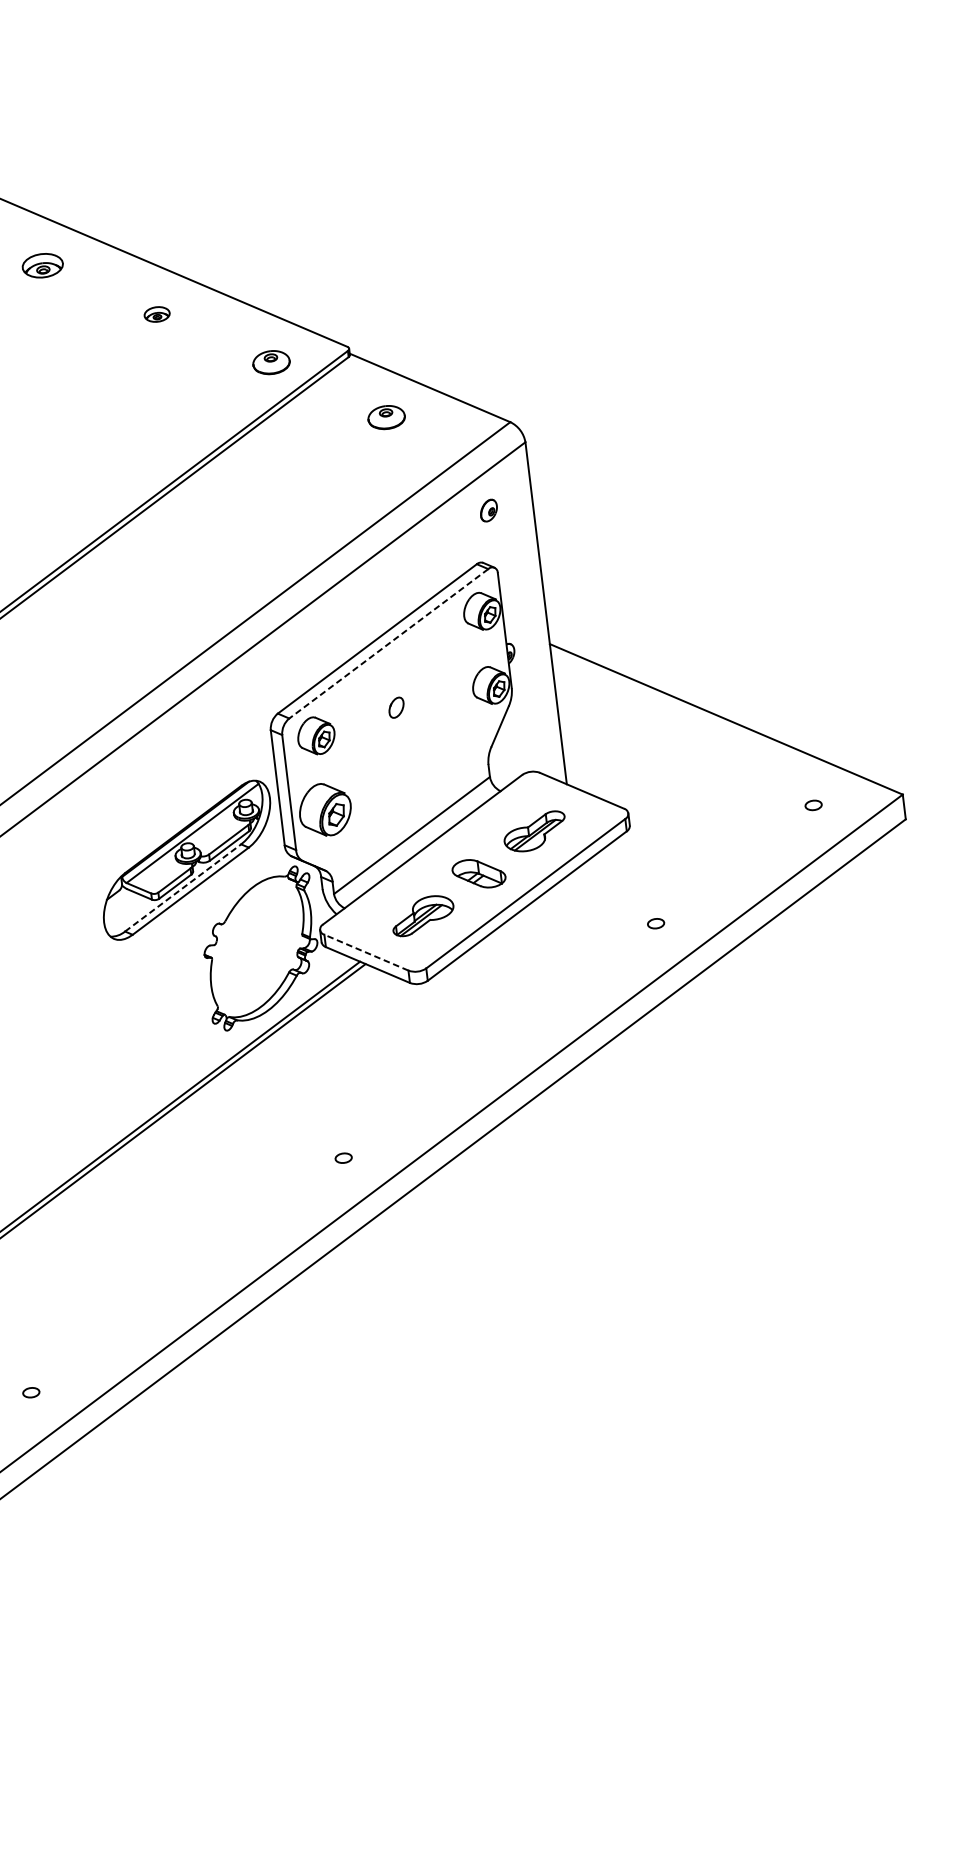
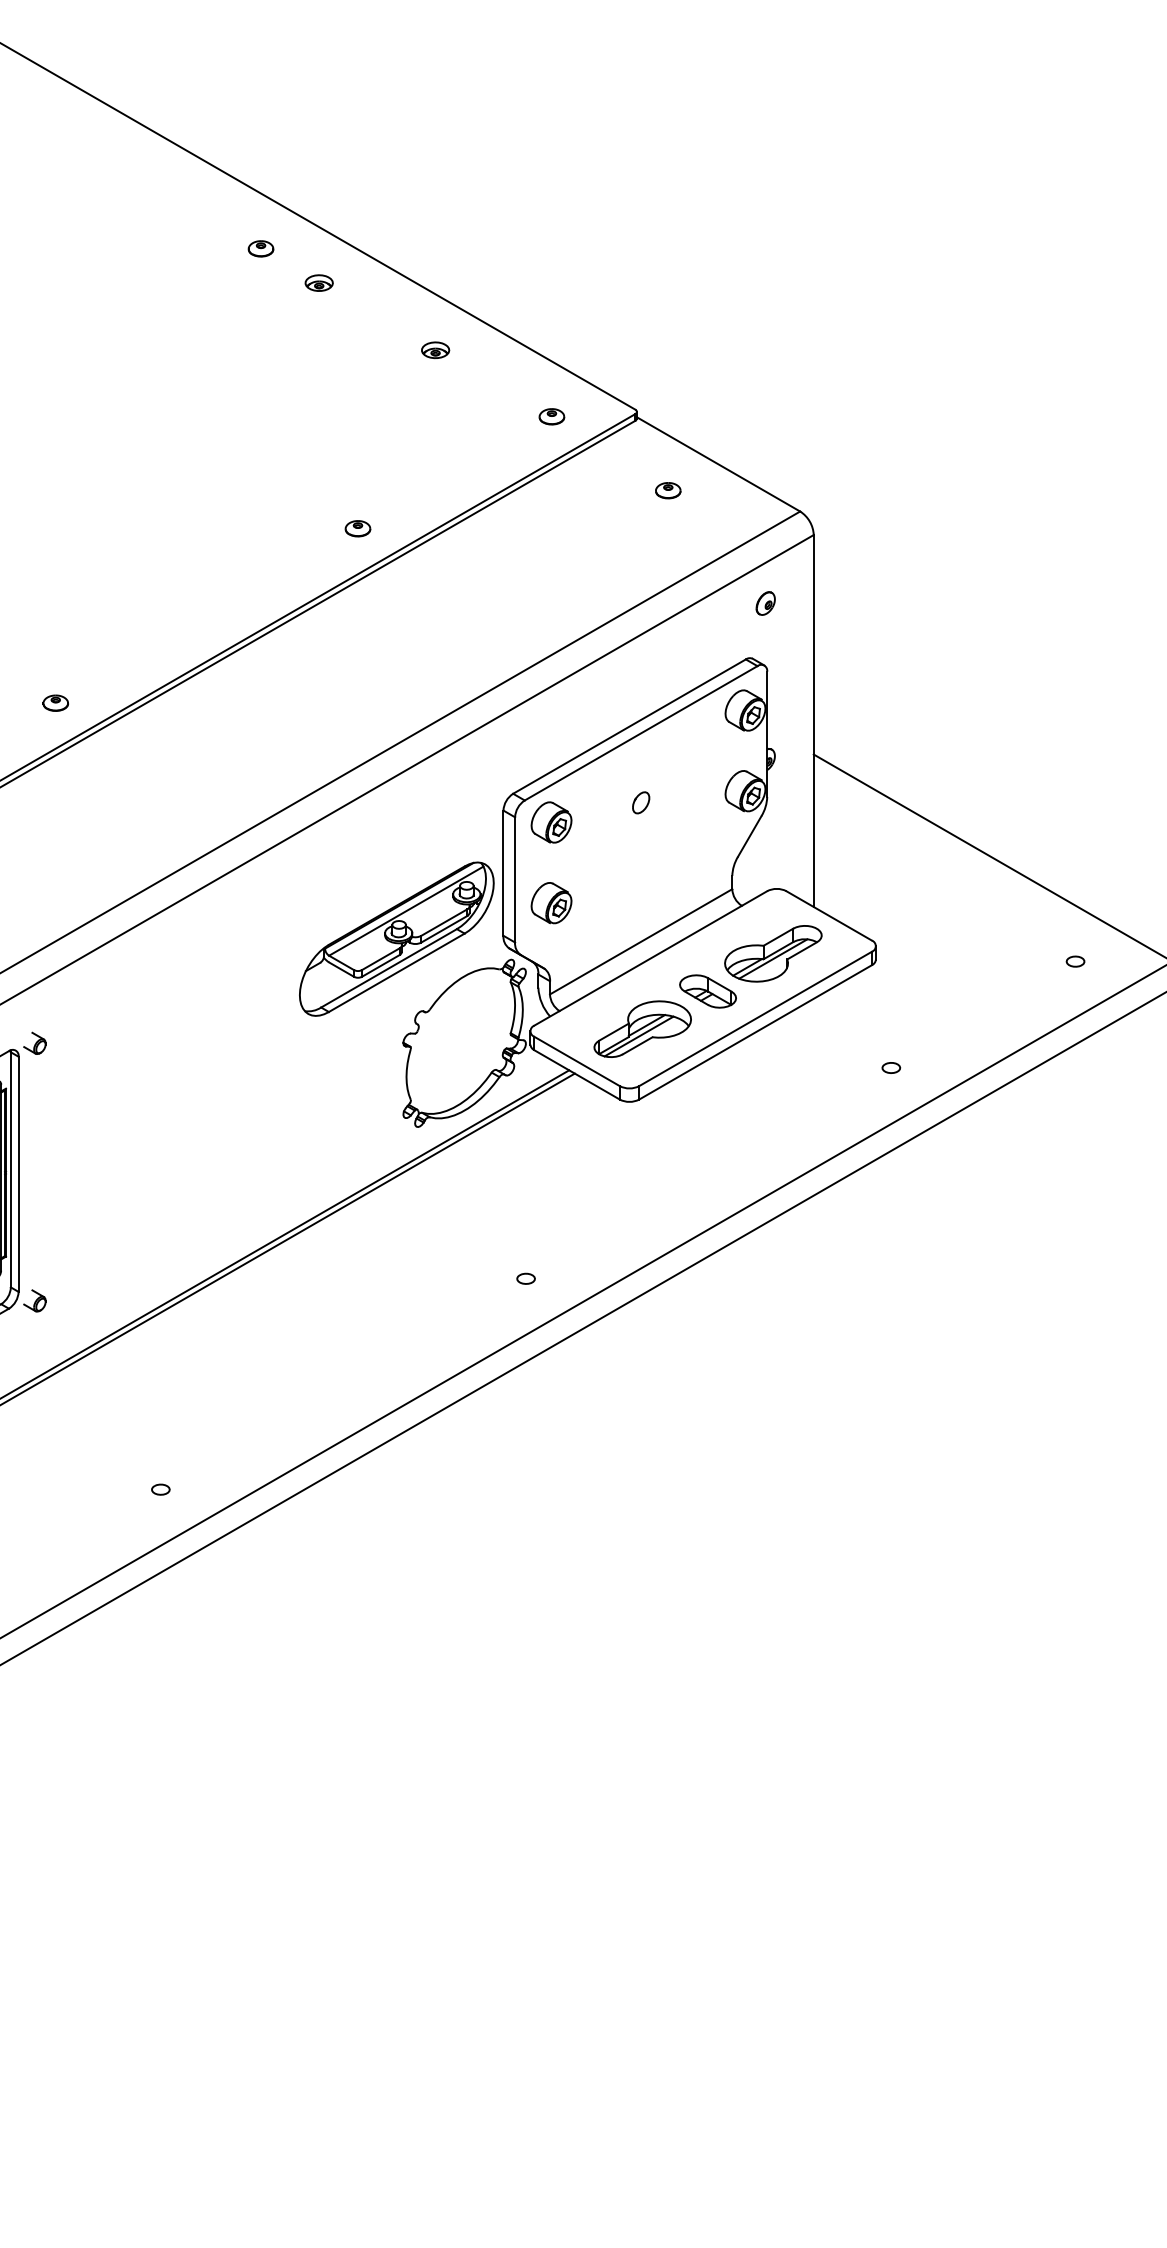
part: (41, 265) -> (318, 282), size x0.62
part: (271, 362) -> (551, 416), size x0.62
part: (386, 417) -> (668, 490), size x0.62
part: (105, 487) -> (357, 528), added
line: (388, 644) -> (640, 733), dashed -> solid
part: (325, 810) -> (551, 903), size x0.71
part: (534, 831) -> (773, 953), size x1.43
line: (183, 888) -> (389, 968), dashed -> solid
part: (422, 915) -> (642, 1028), size x1.43
line: (365, 952) -> (576, 1061), dashed -> solid

